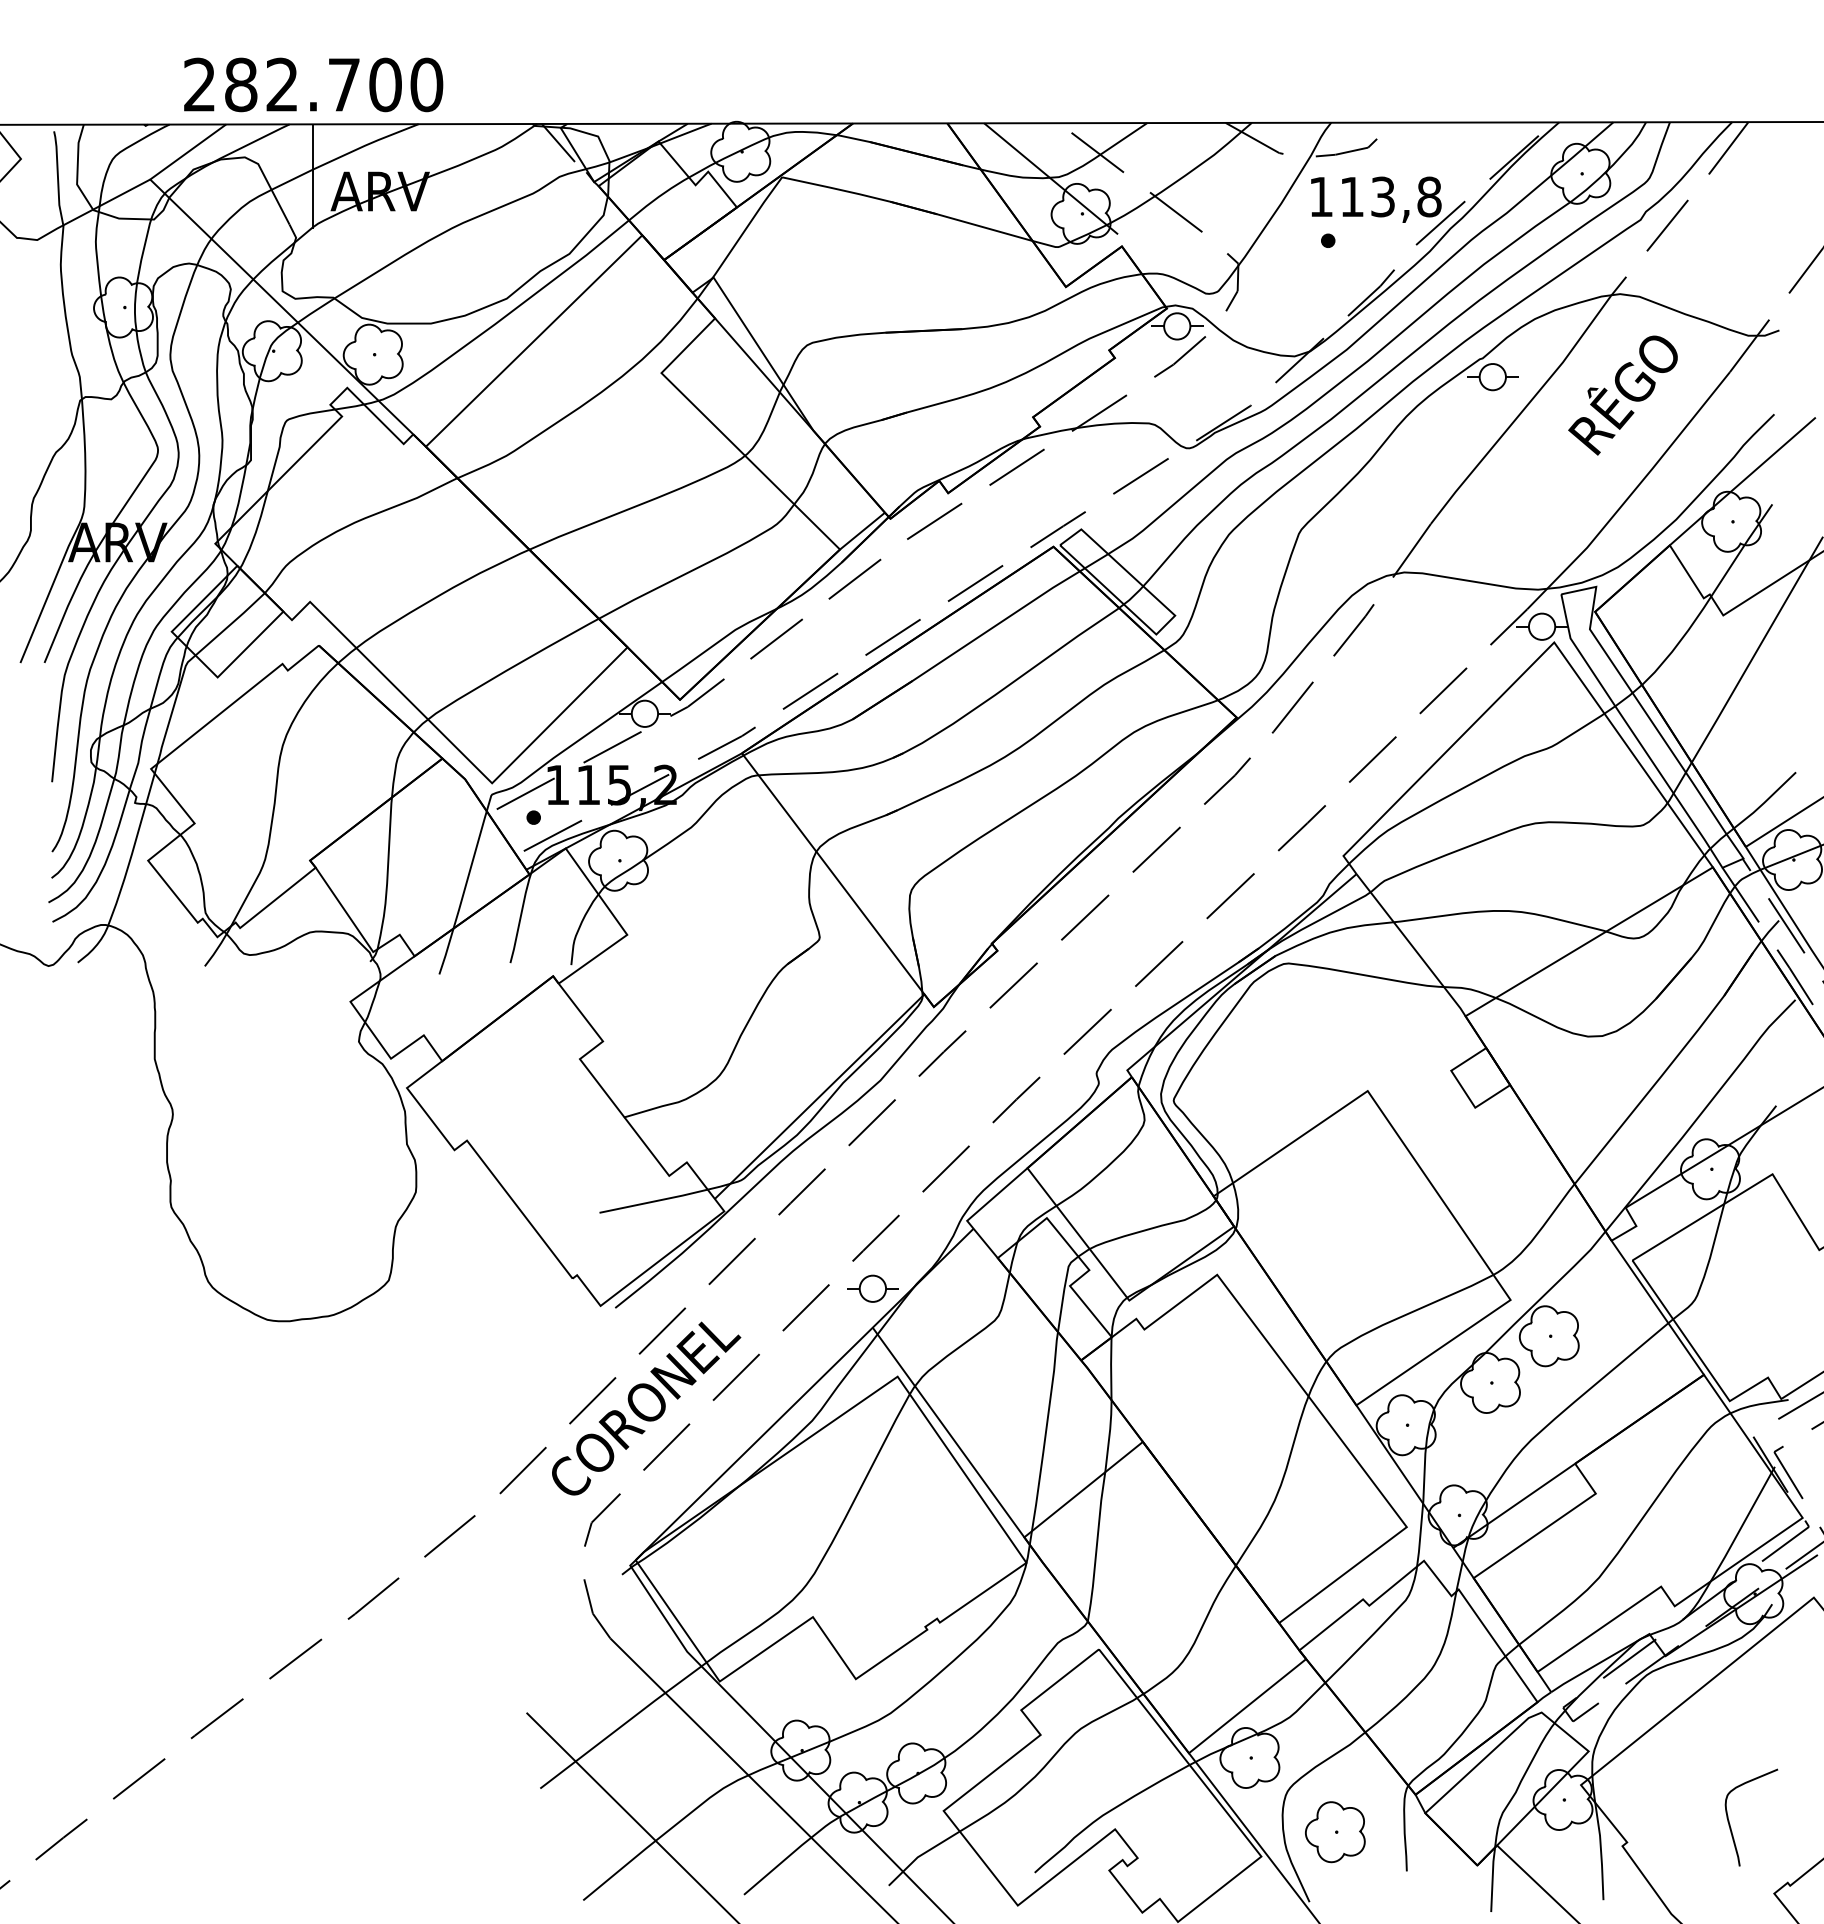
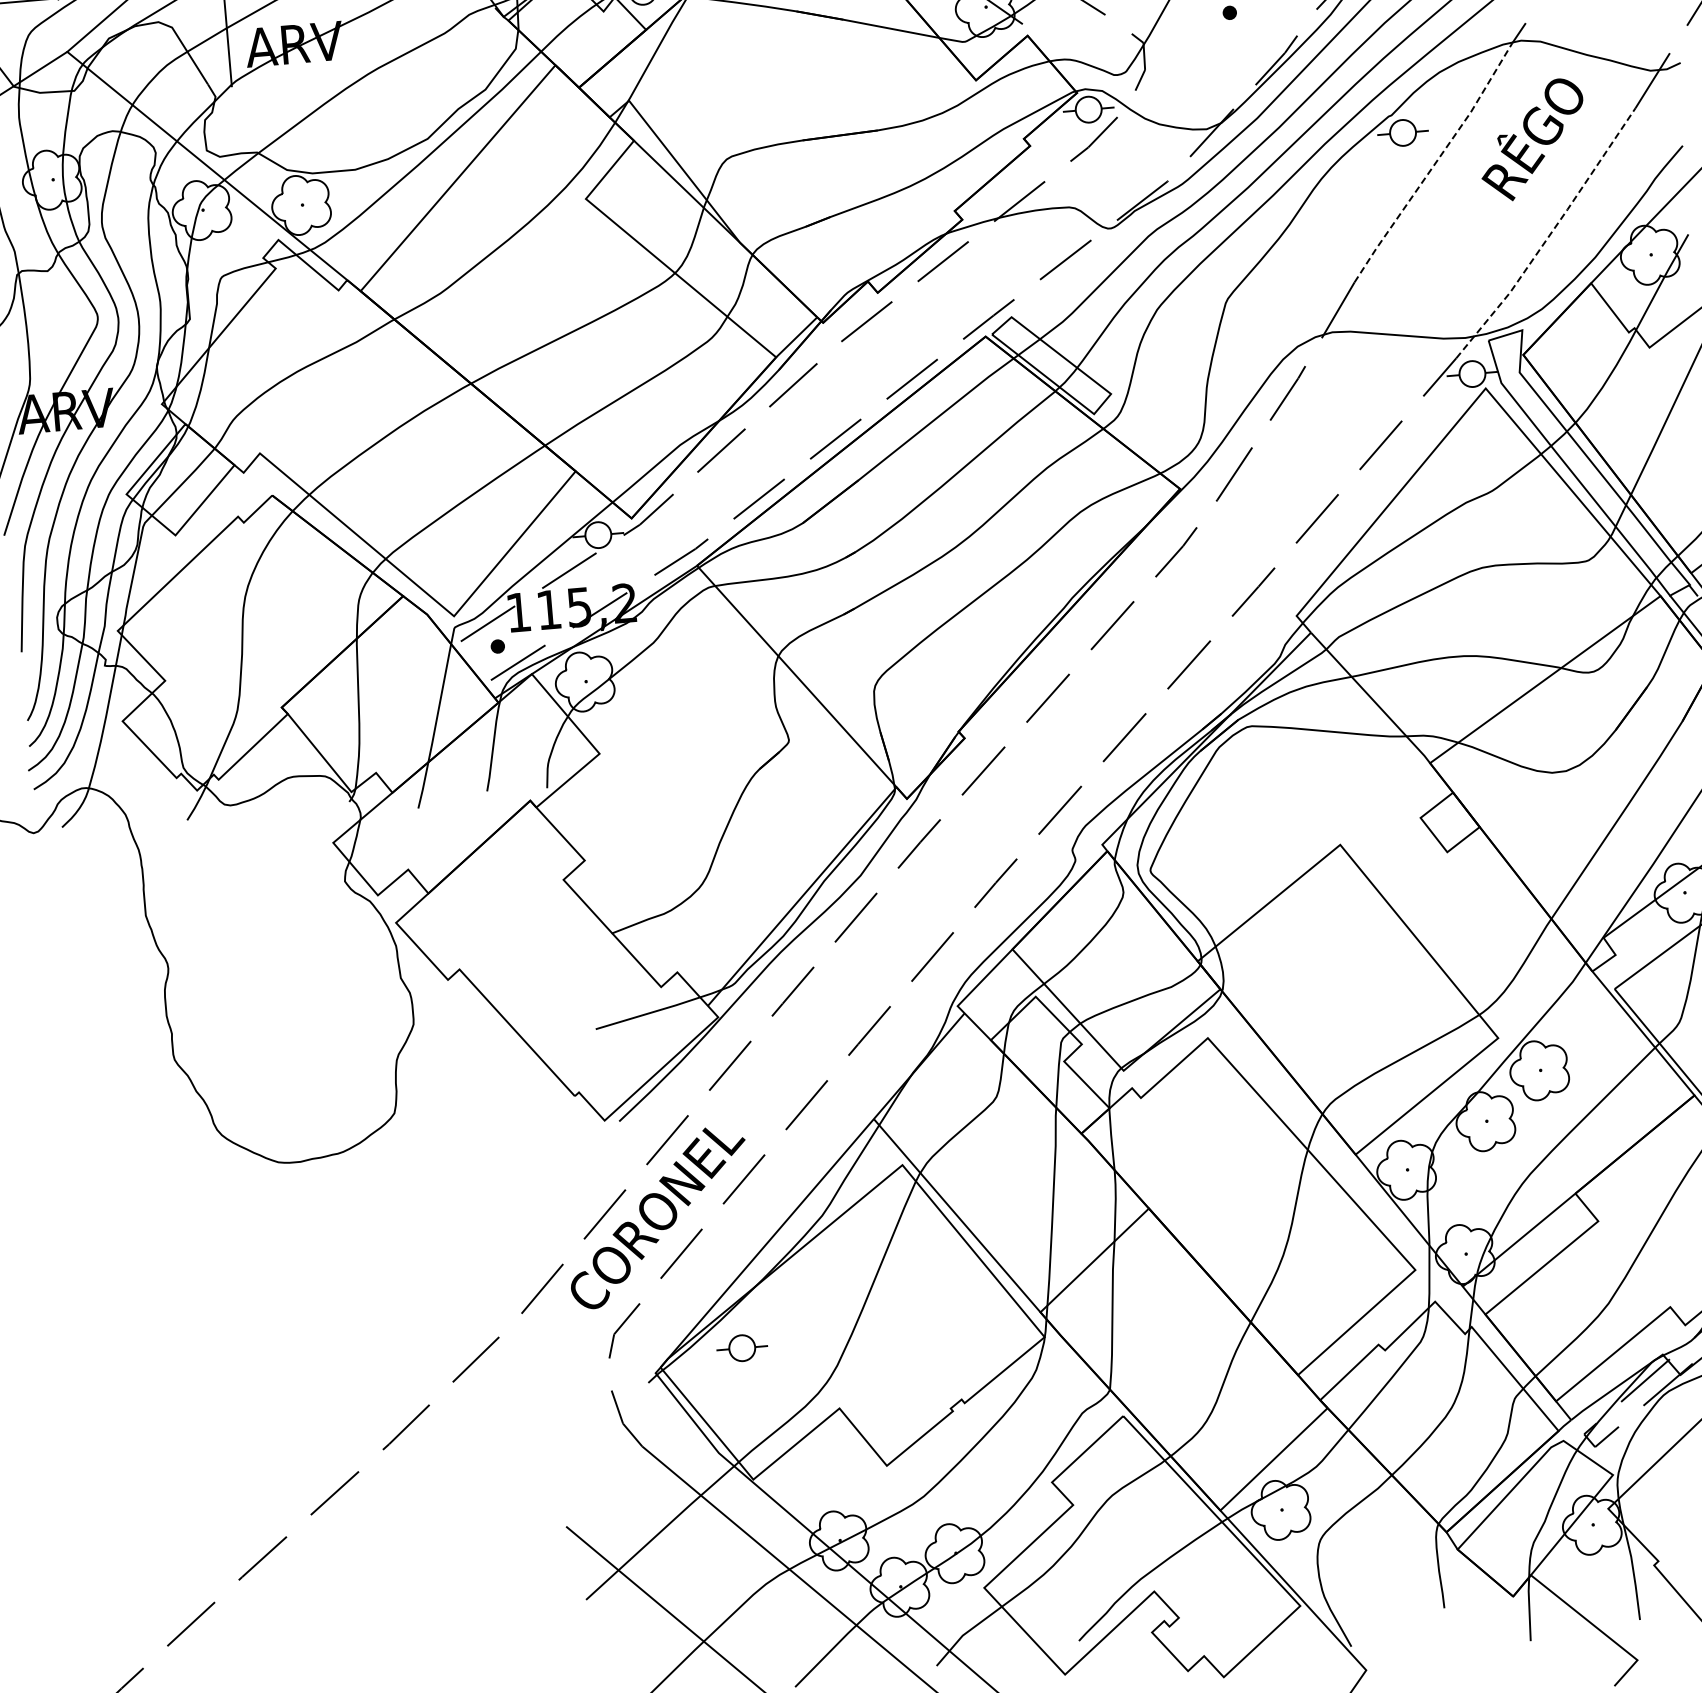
line: (1522, 410) -> (1435, 163), solid -> dashed
line: (1632, 493) -> (1550, 235), solid -> dashed
part: (872, 1288) -> (741, 1347), moved
part: (1335, 1832) -> (1371, 1576), removed

